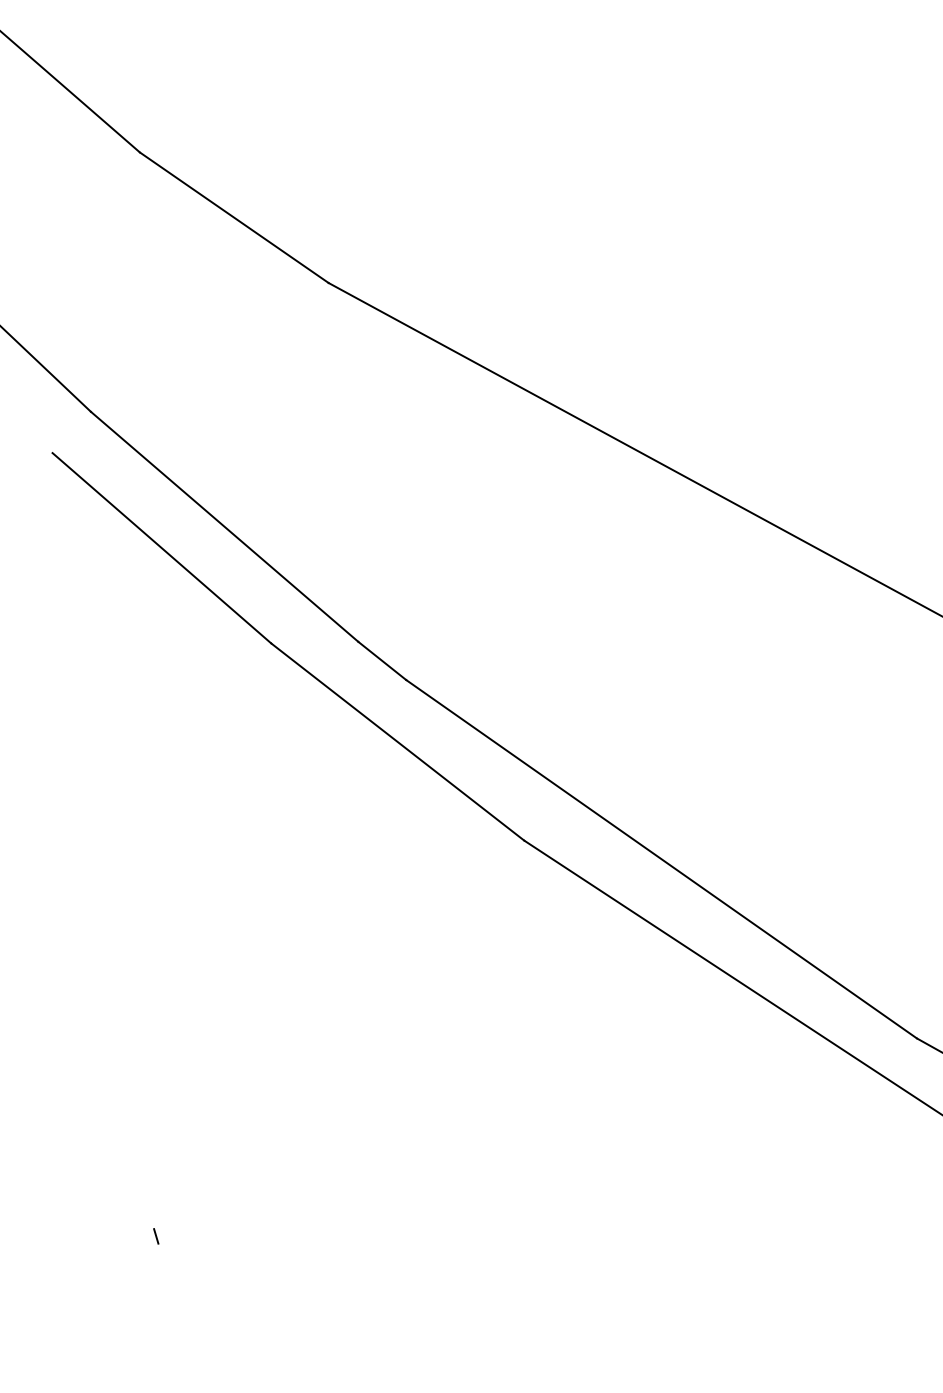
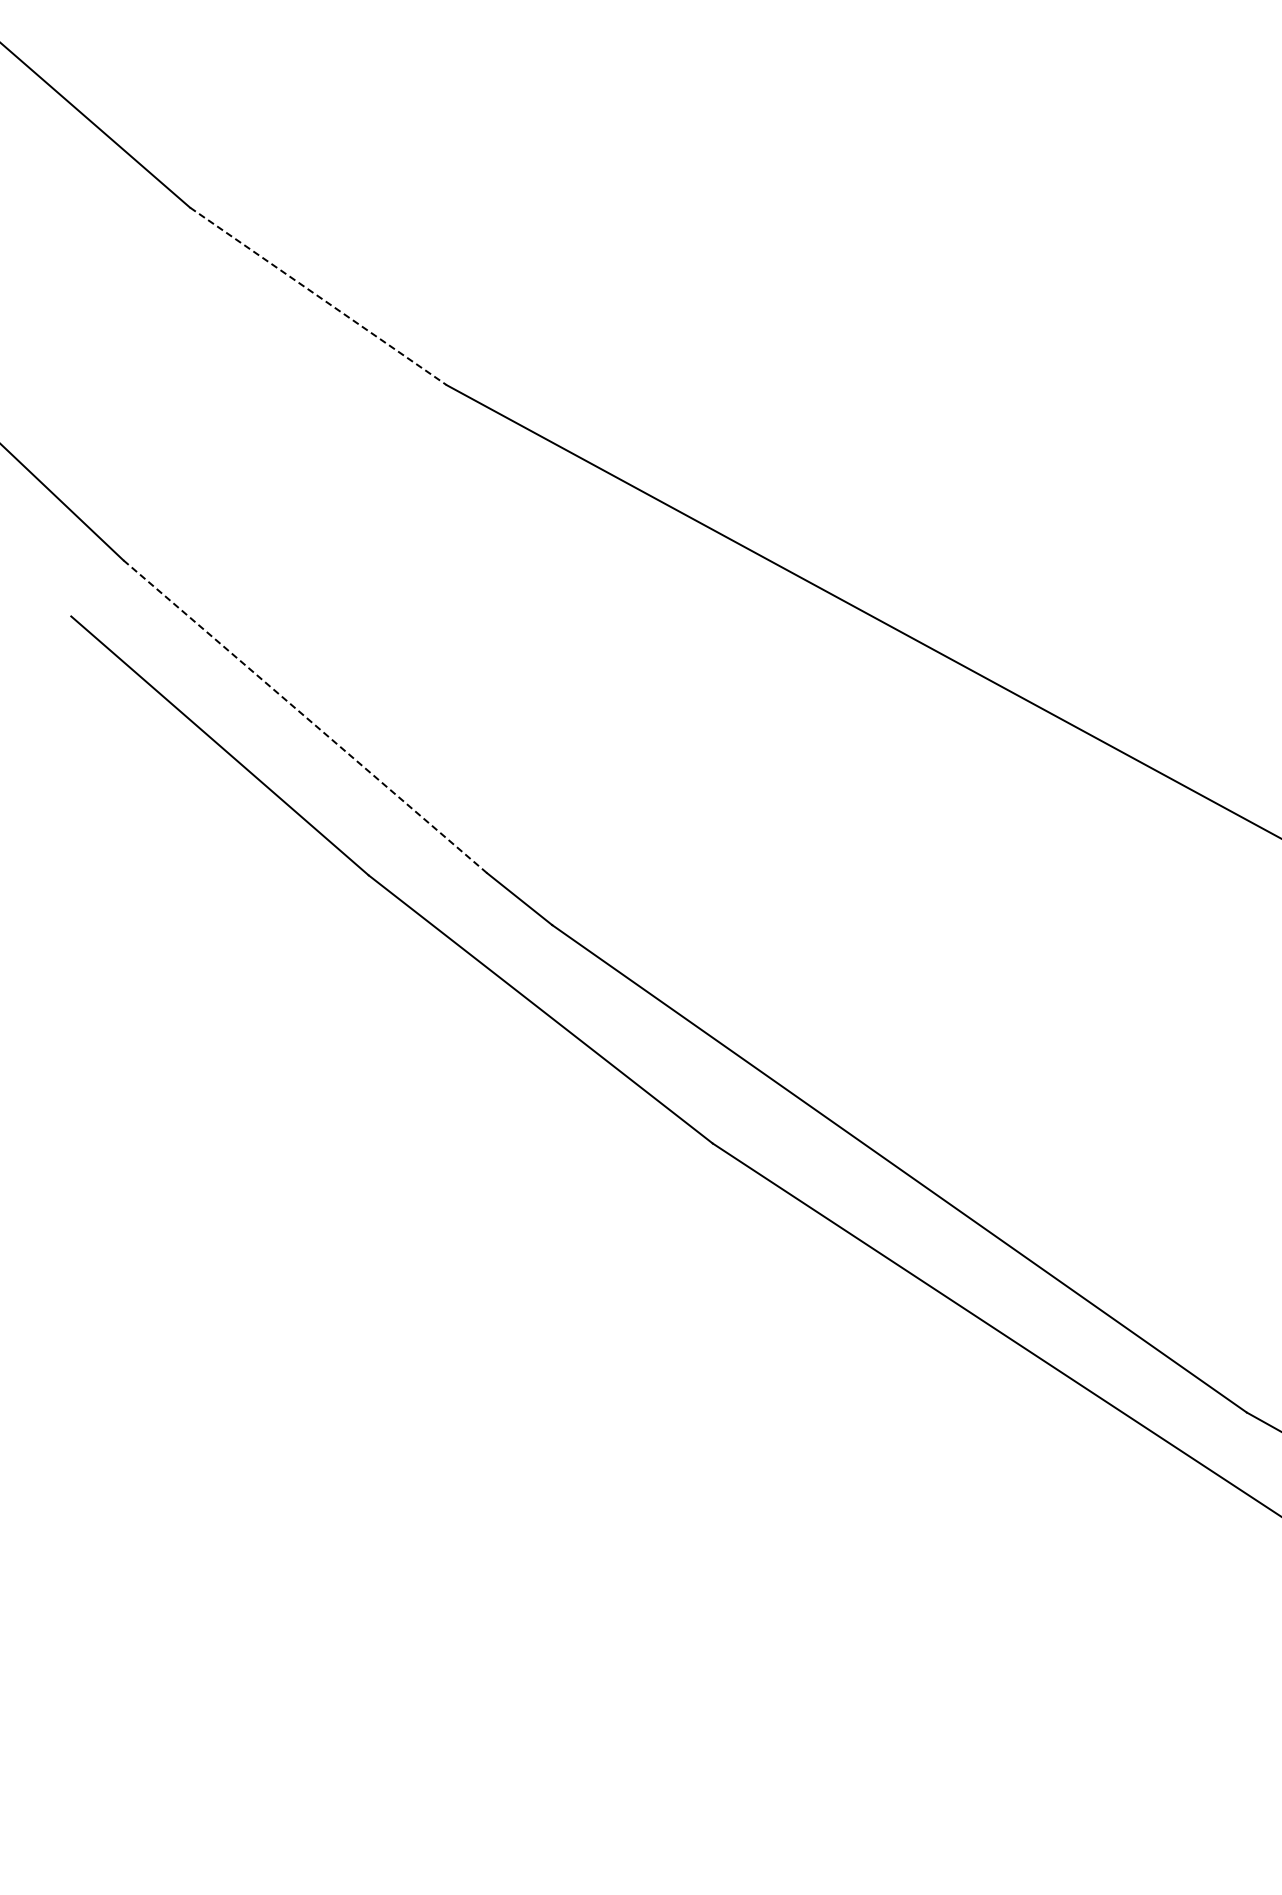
line: (234, 217) -> (318, 296), solid -> dashed
line: (224, 526) -> (305, 716), solid -> dashed
line: (156, 1236) -> (212, 1681), removed

